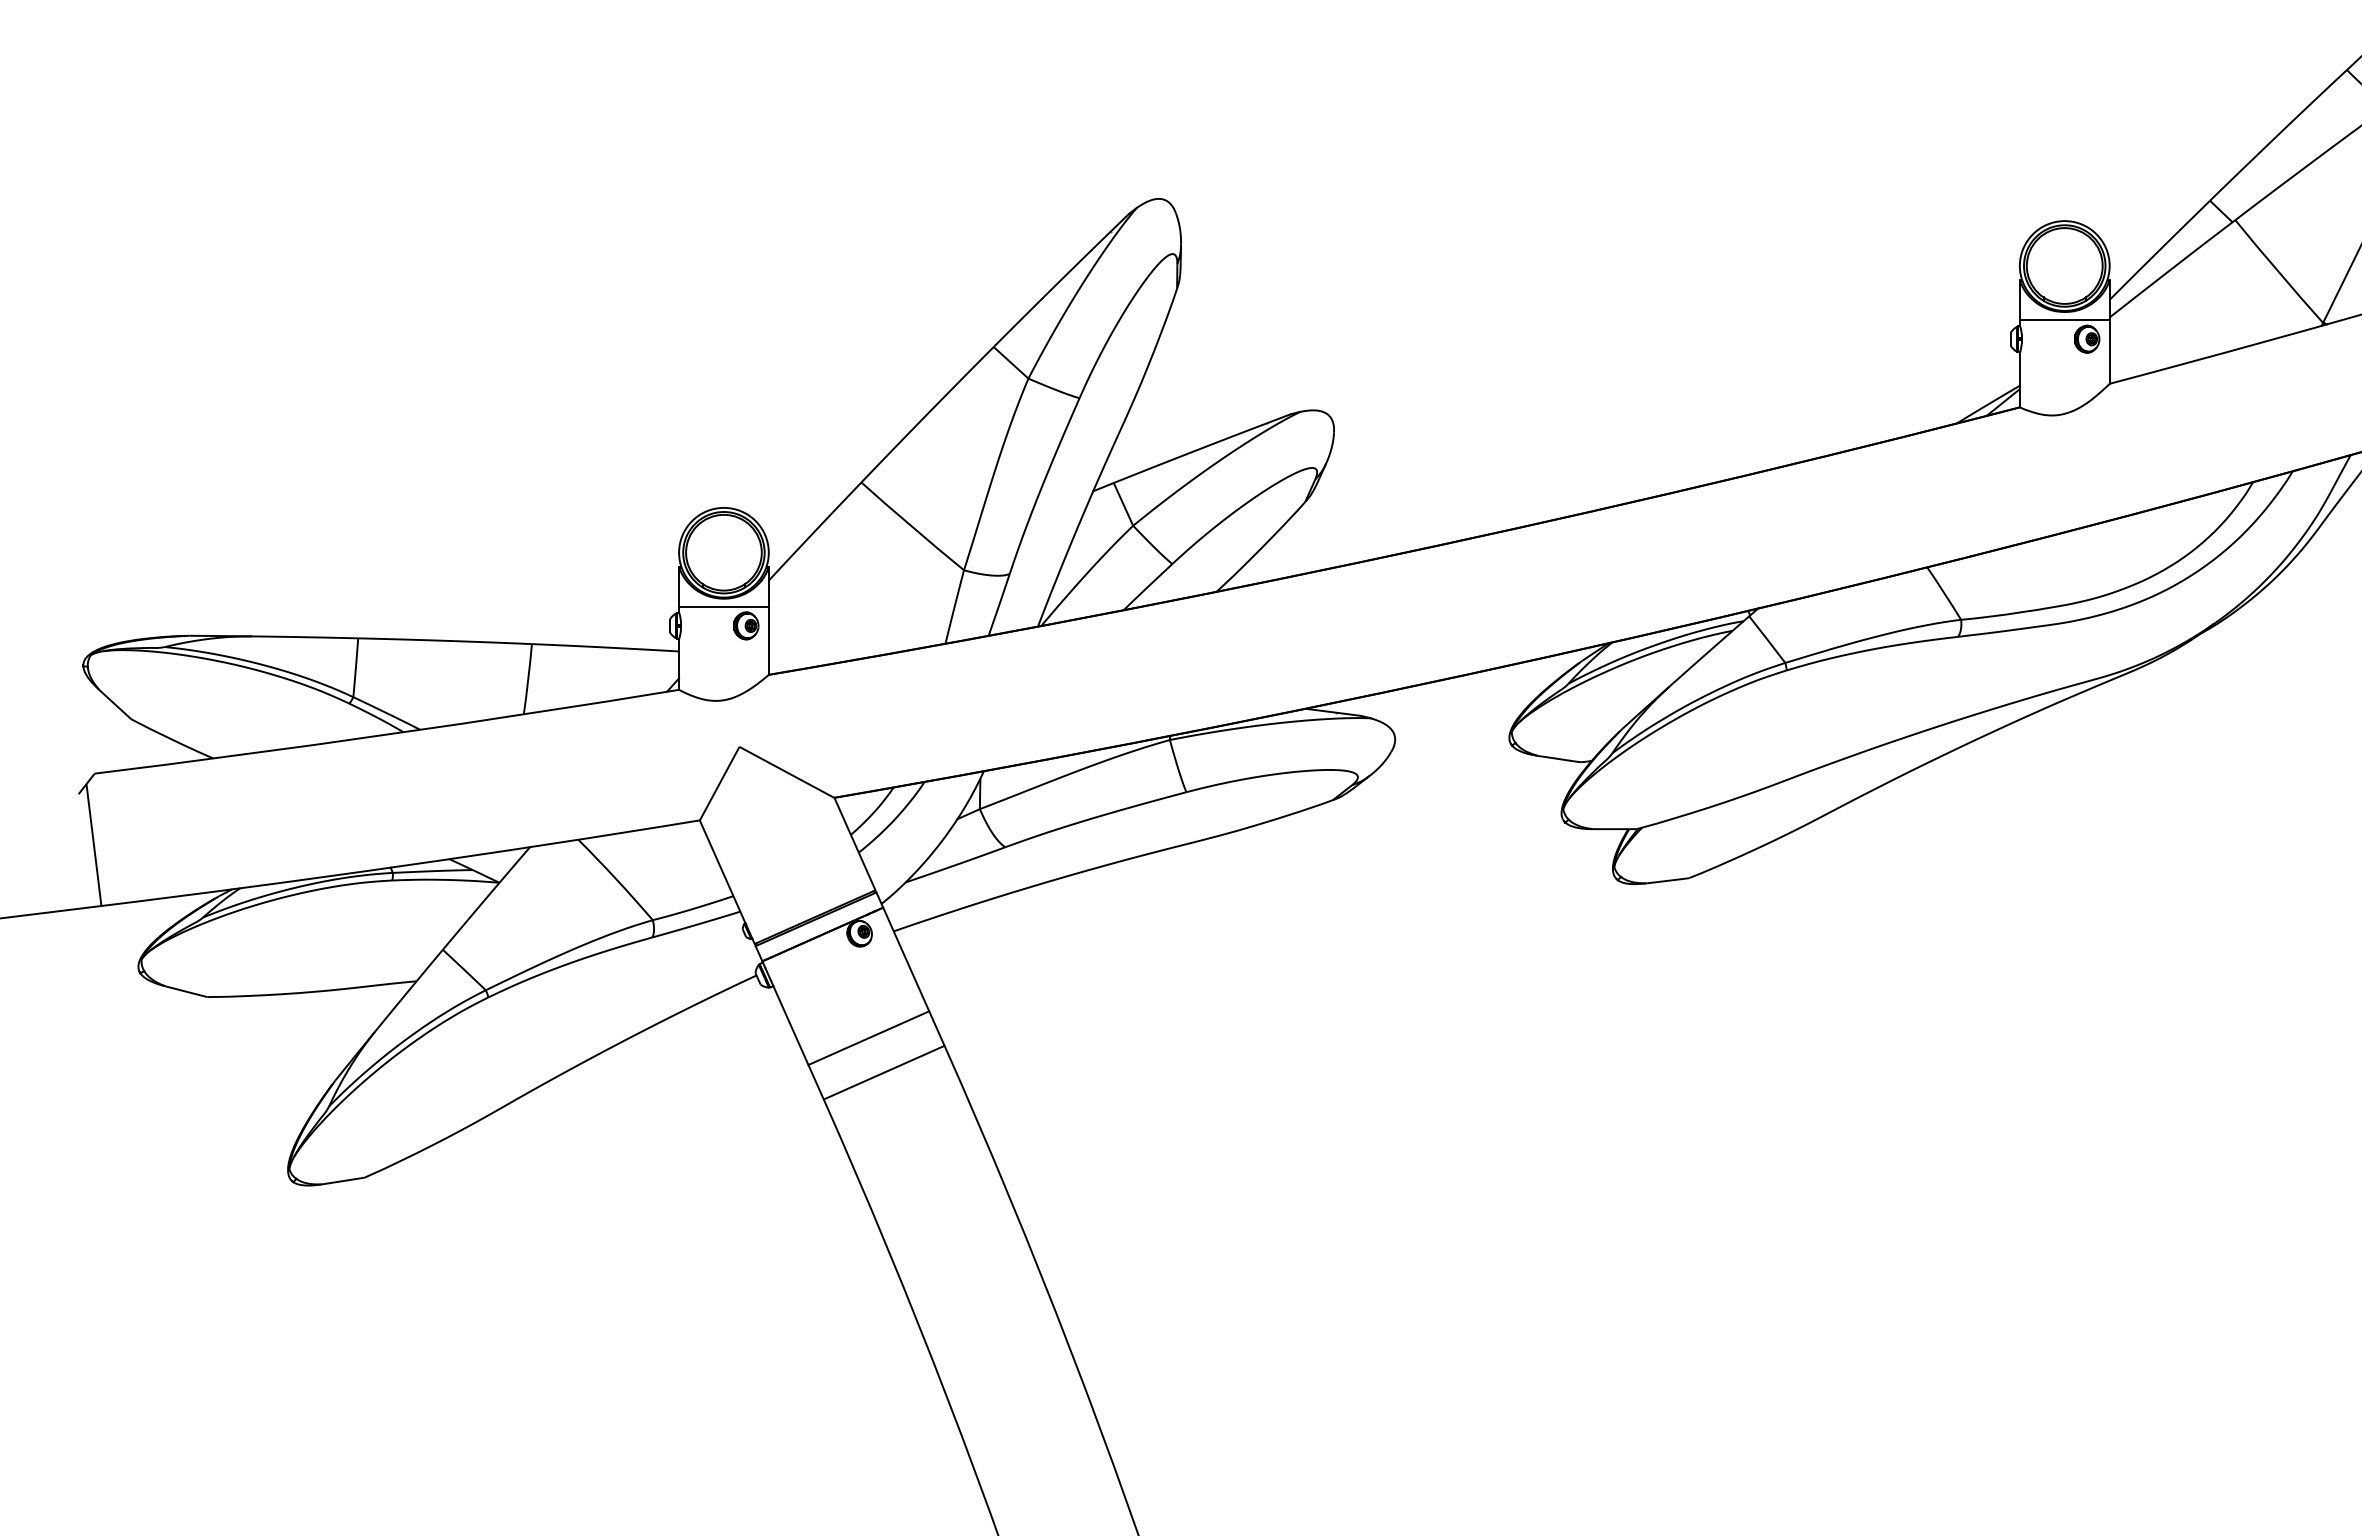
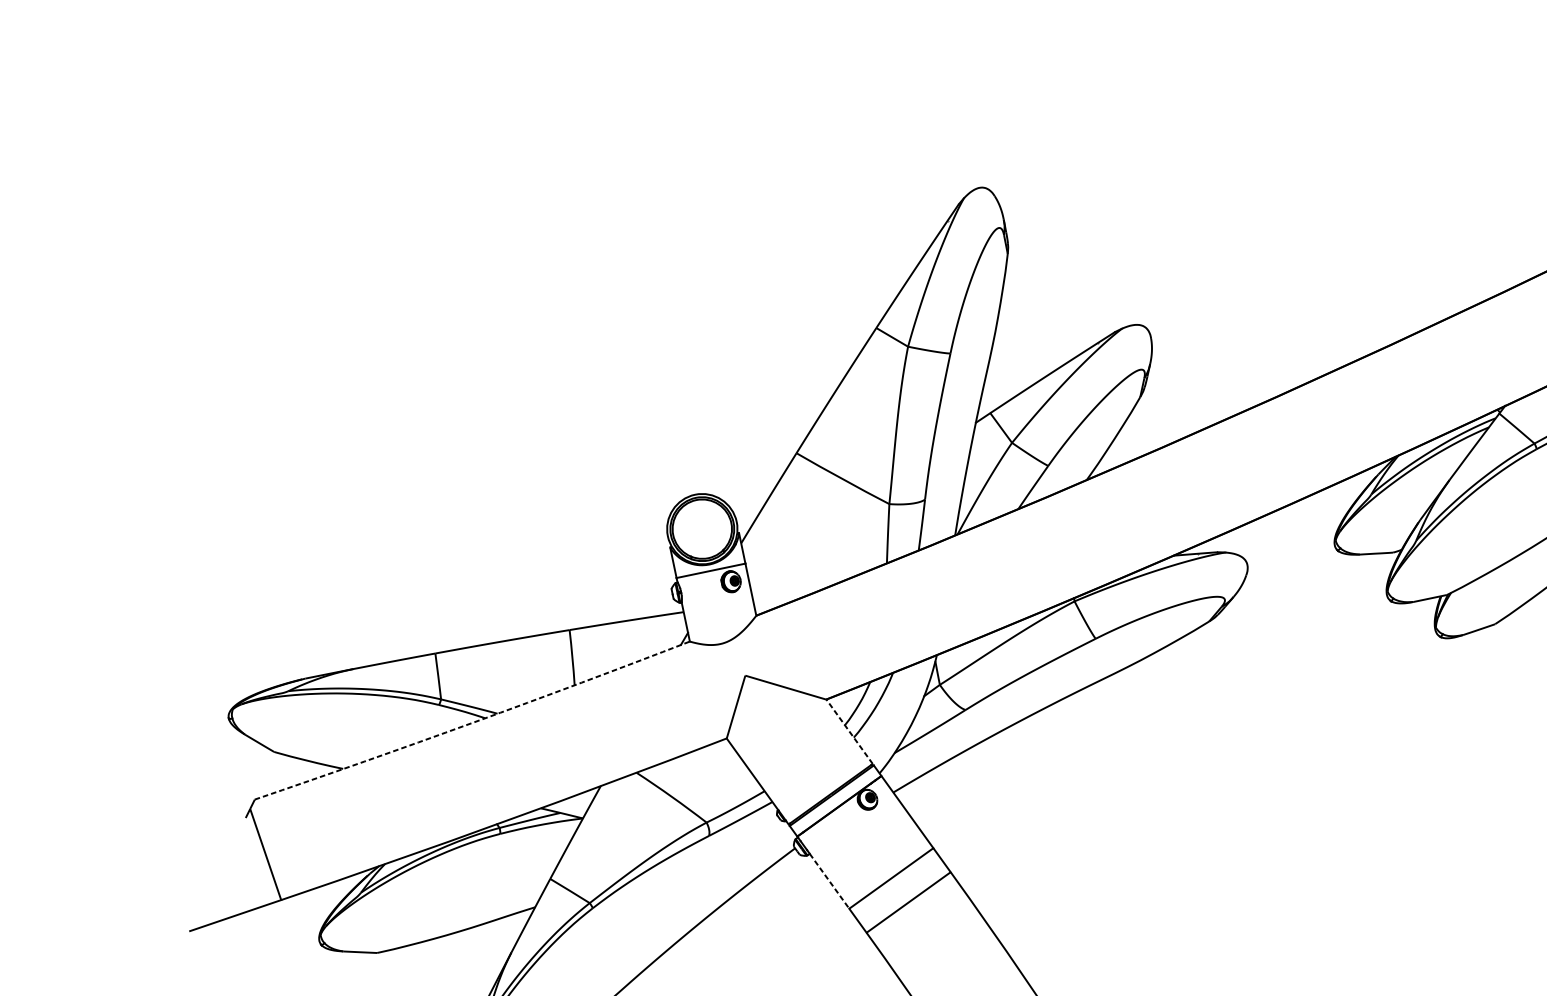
arc: (387, 734) -> (473, 722), solid -> dashed
line: (855, 844) -> (850, 731), solid -> dashed
line: (791, 1026) -> (830, 881), solid -> dashed

